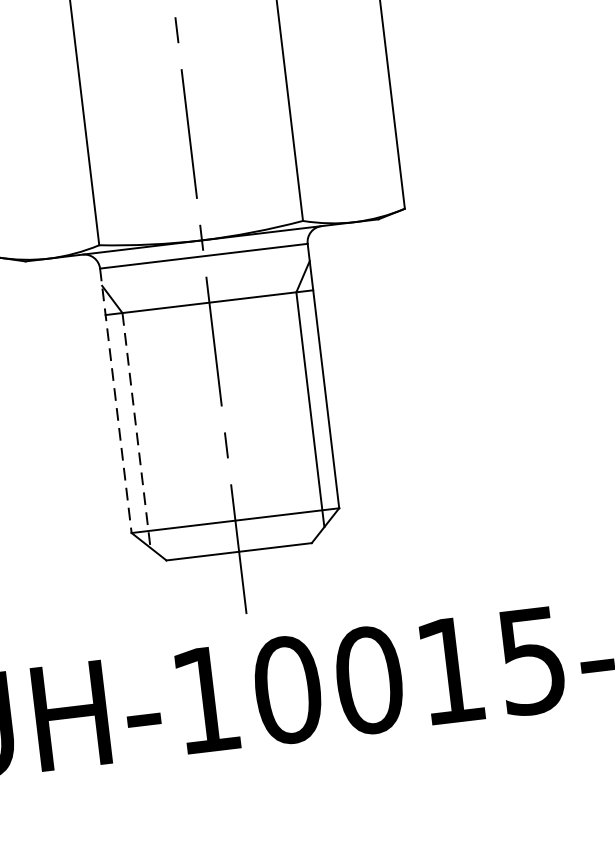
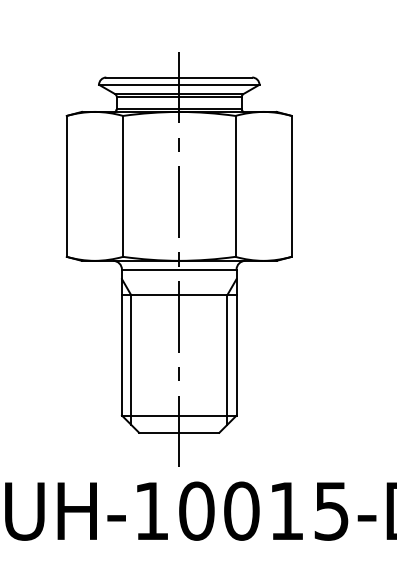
line: (114, 400) -> (121, 342), dashed -> solid
line: (136, 431) -> (131, 360), dashed -> solid

